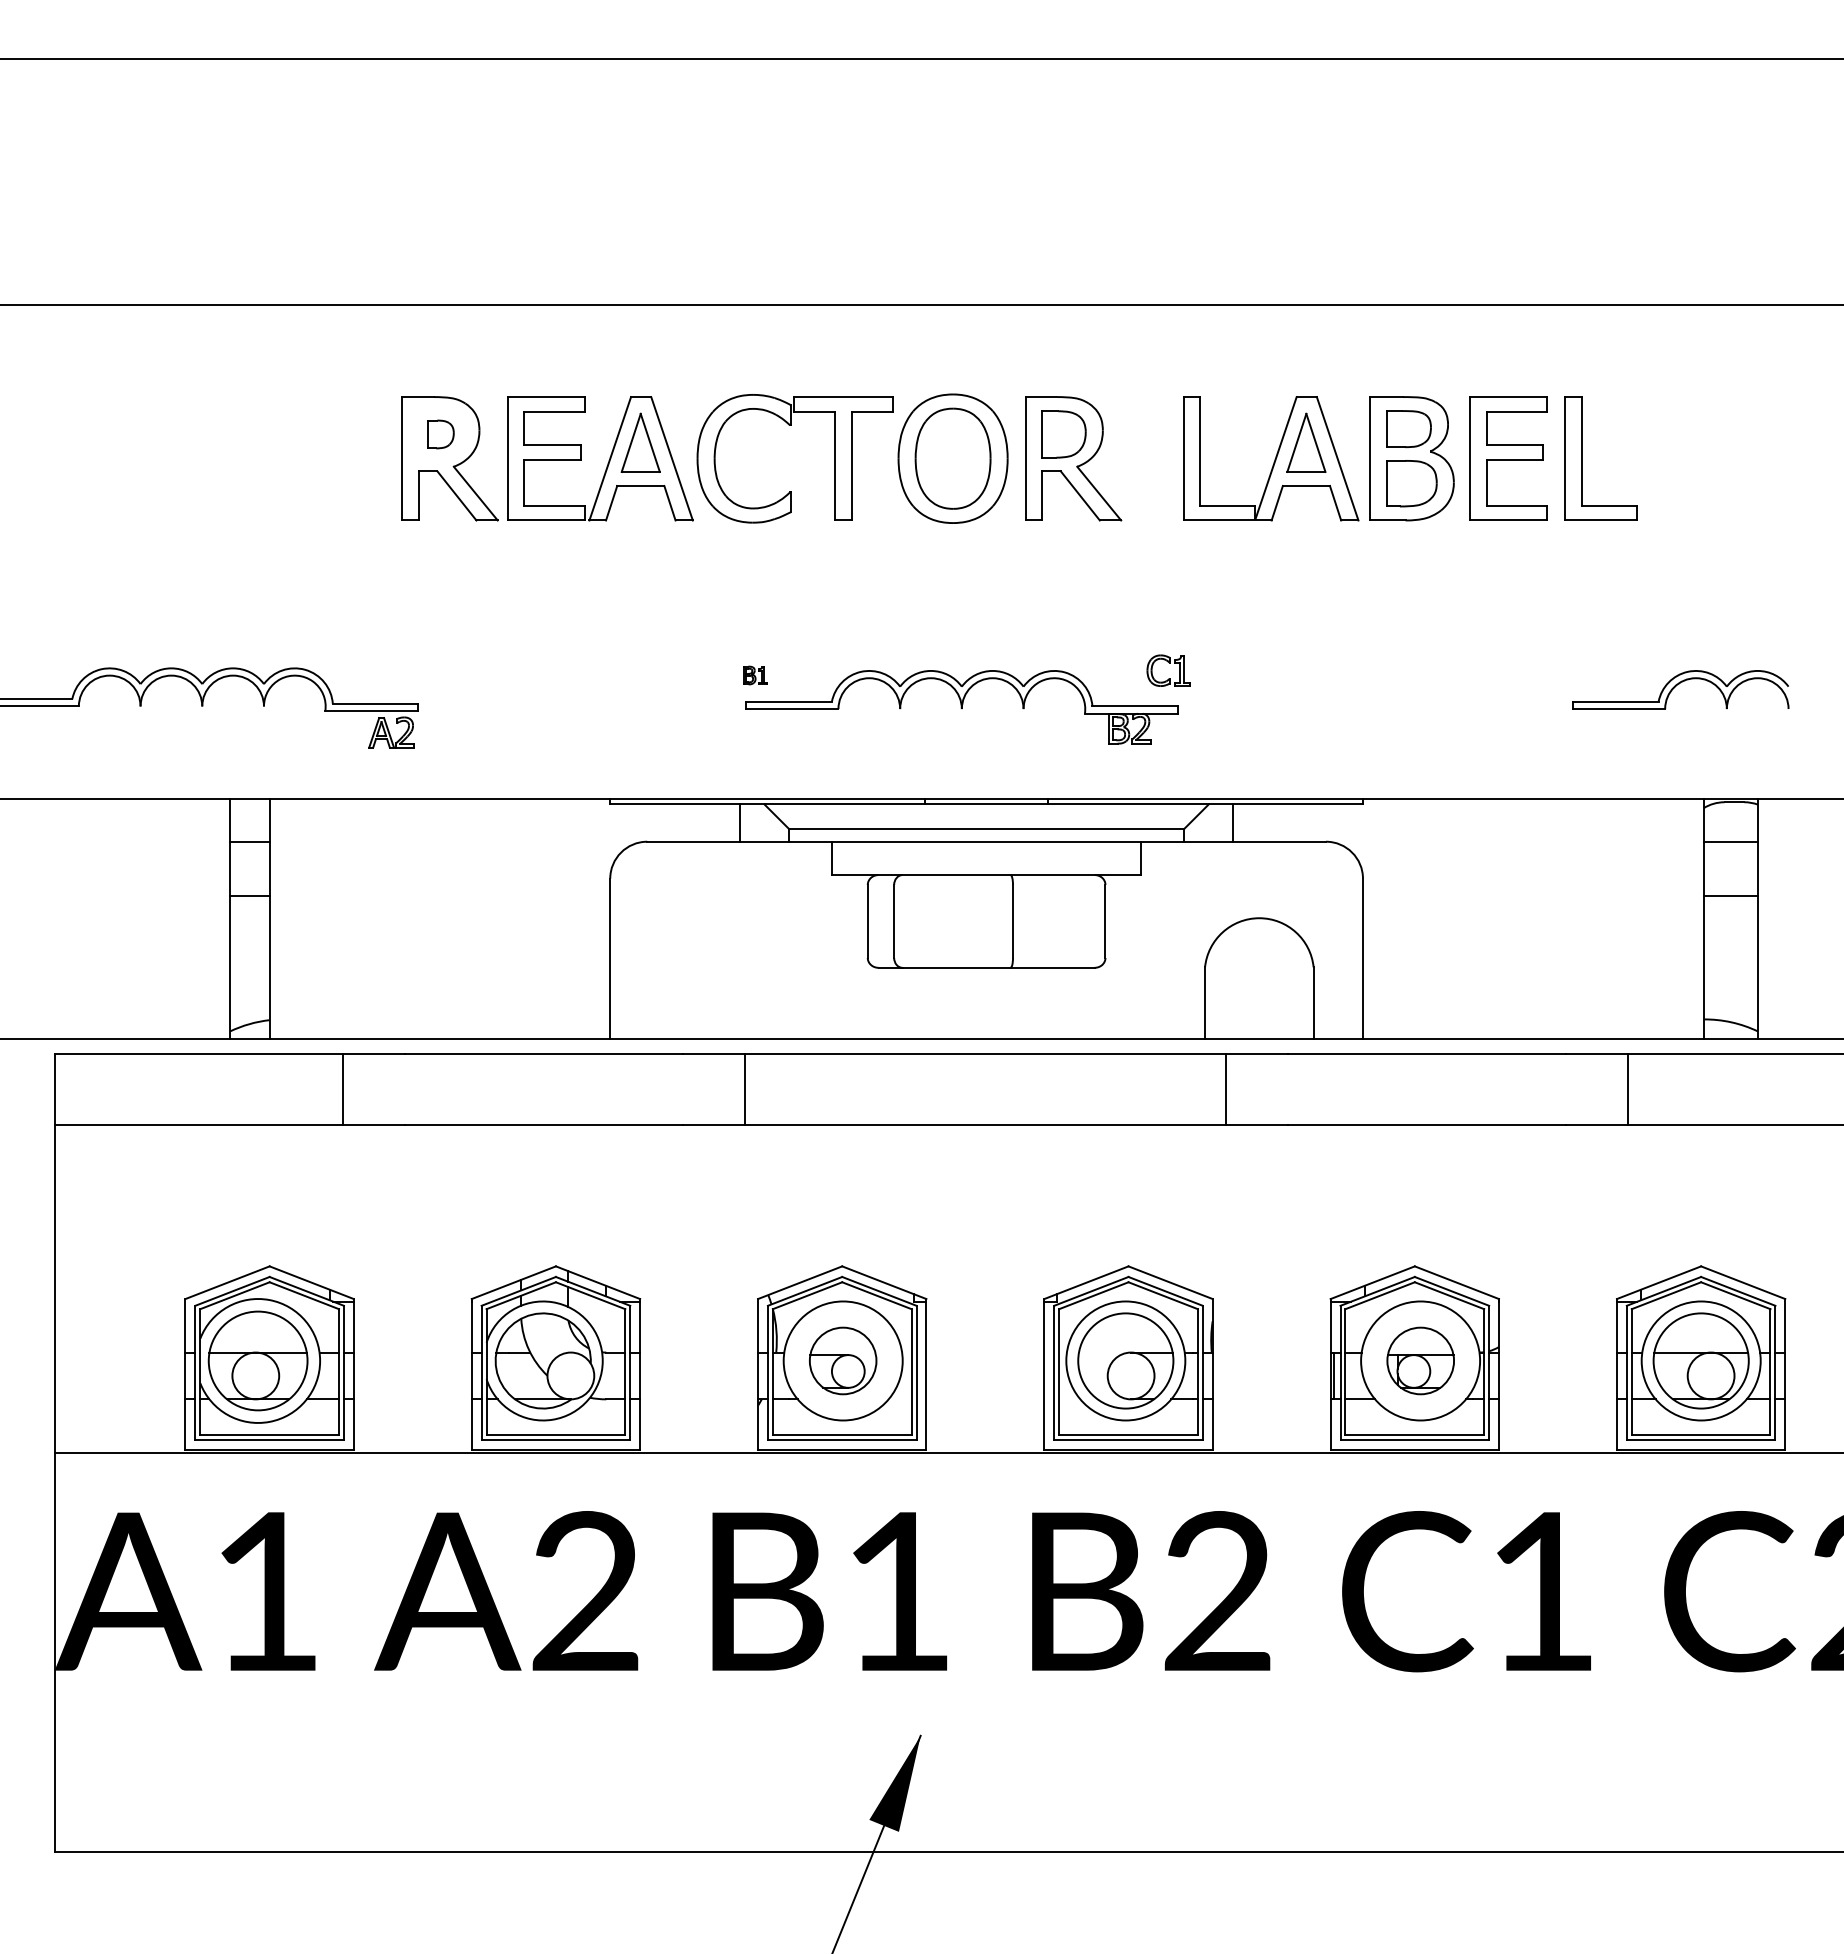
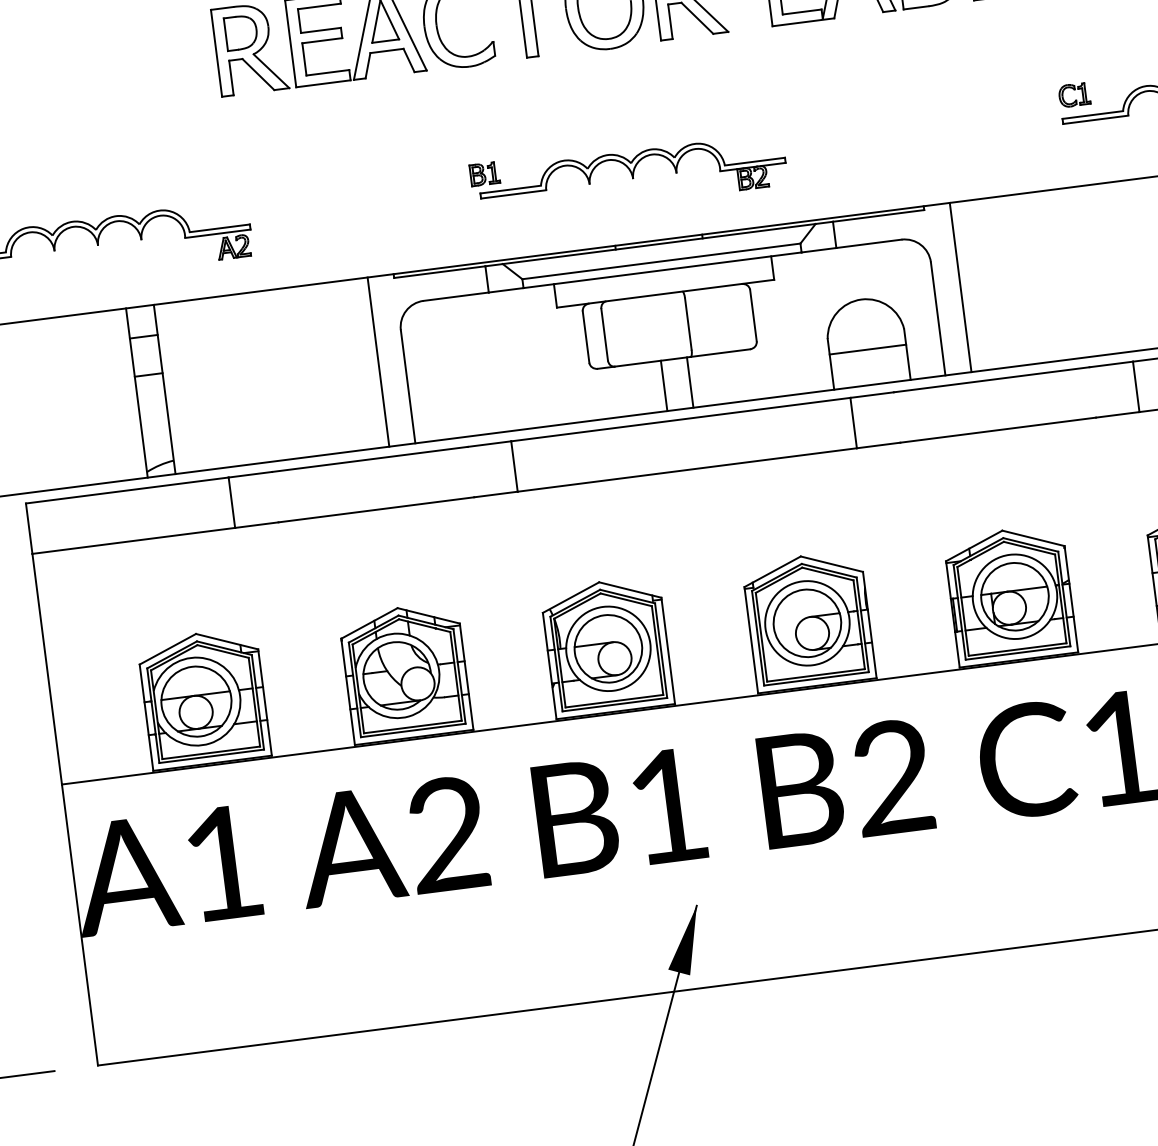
part: (440, 434) -> (241, 32), size x1.67
part: (1169, 663) -> (1074, 89), moved
part: (755, 675) -> (484, 174), size x1.67
line: (573, 919) -> (378, 362), added
line: (1400, 919) -> (961, 287), added
line: (1259, 989) -> (868, 349), added
line: (968, 1003) -> (664, 385), added
line: (1005, 1003) -> (690, 382), added
part: (842, 1360) -> (607, 648), size x1.43
part: (1420, 1360) -> (1014, 596), size x1.43

